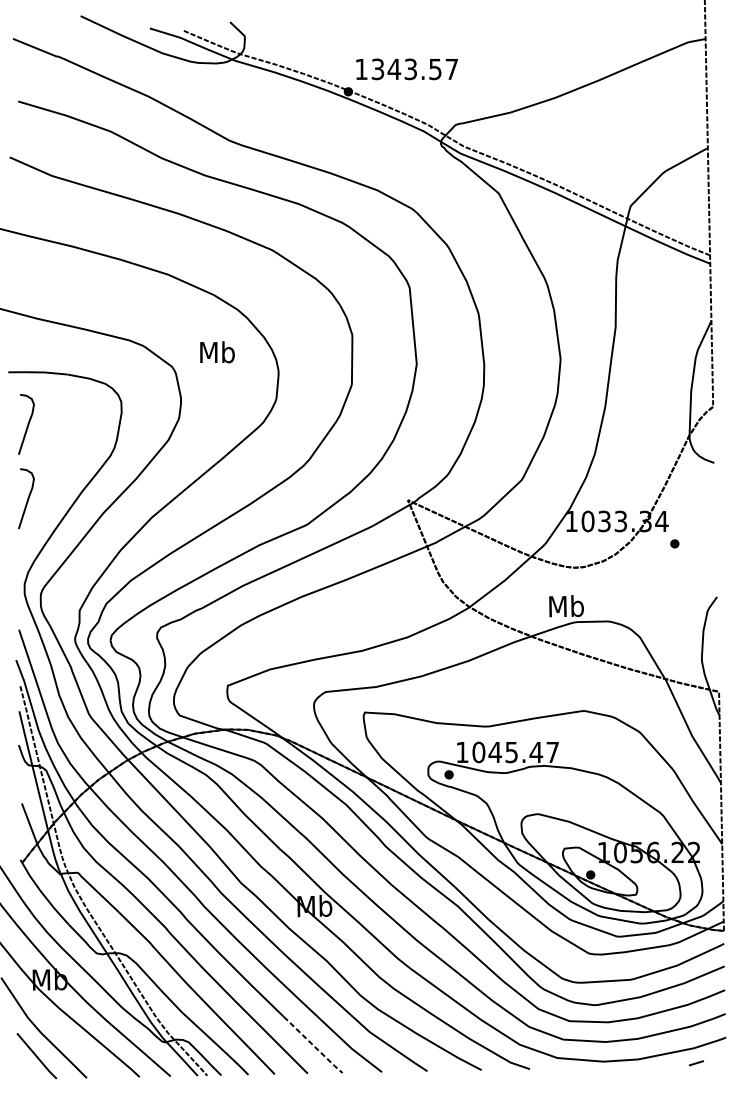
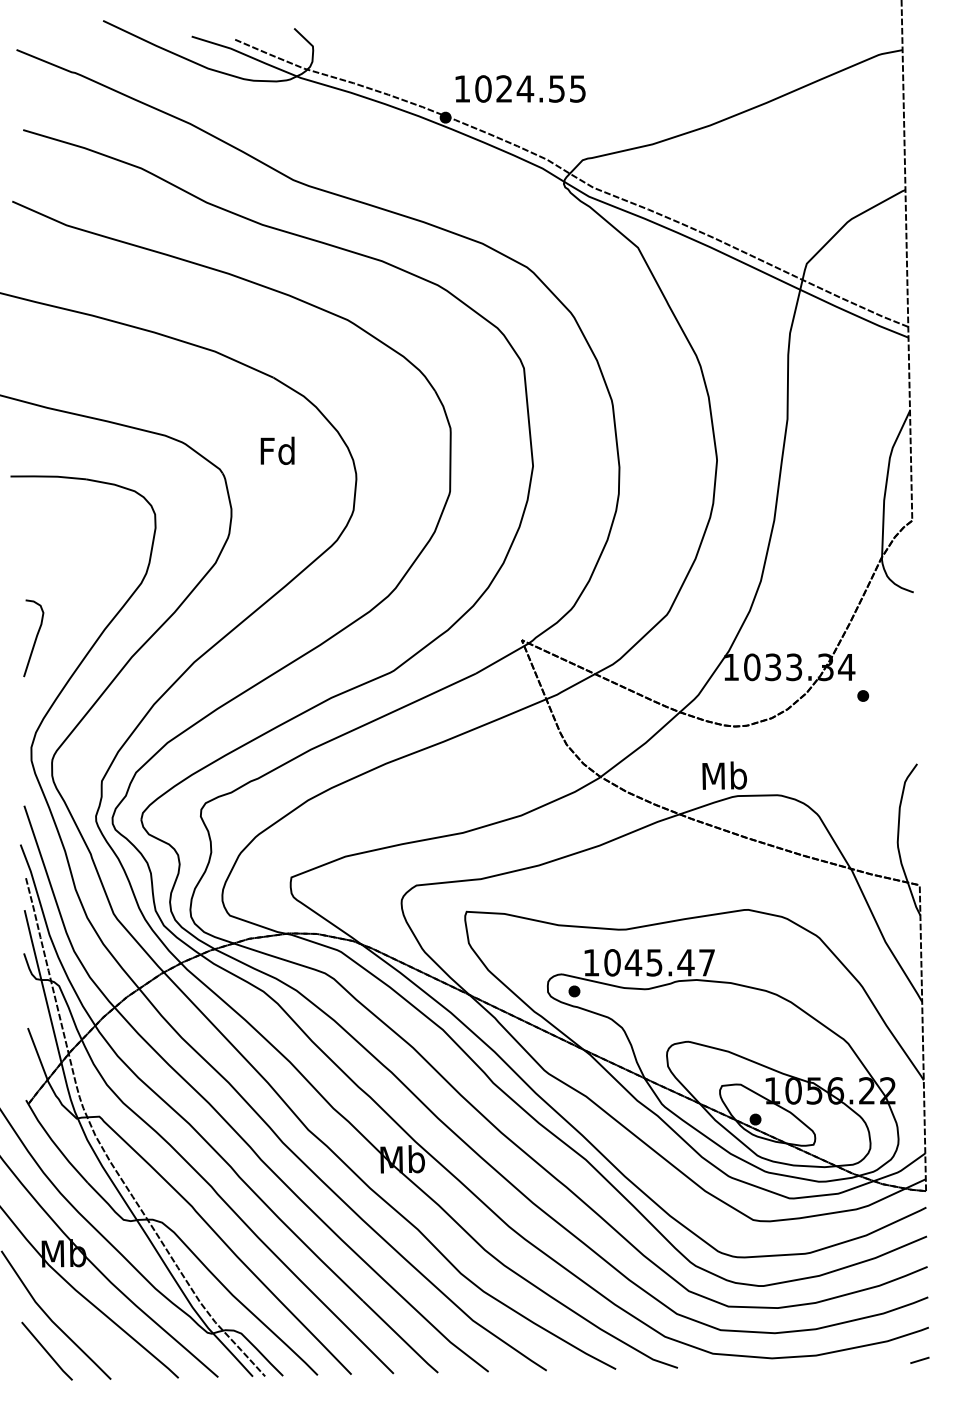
text: (414, 69) -> (530, 88), 1343.57 -> 1024.55
text: (217, 351) -> (278, 450), Mb -> Fd
curve: (27, 424) -> (35, 543), removed
line: (313, 1045) -> (400, 1337), dashed -> solid
line: (696, 1062) -> (919, 1359), moved

